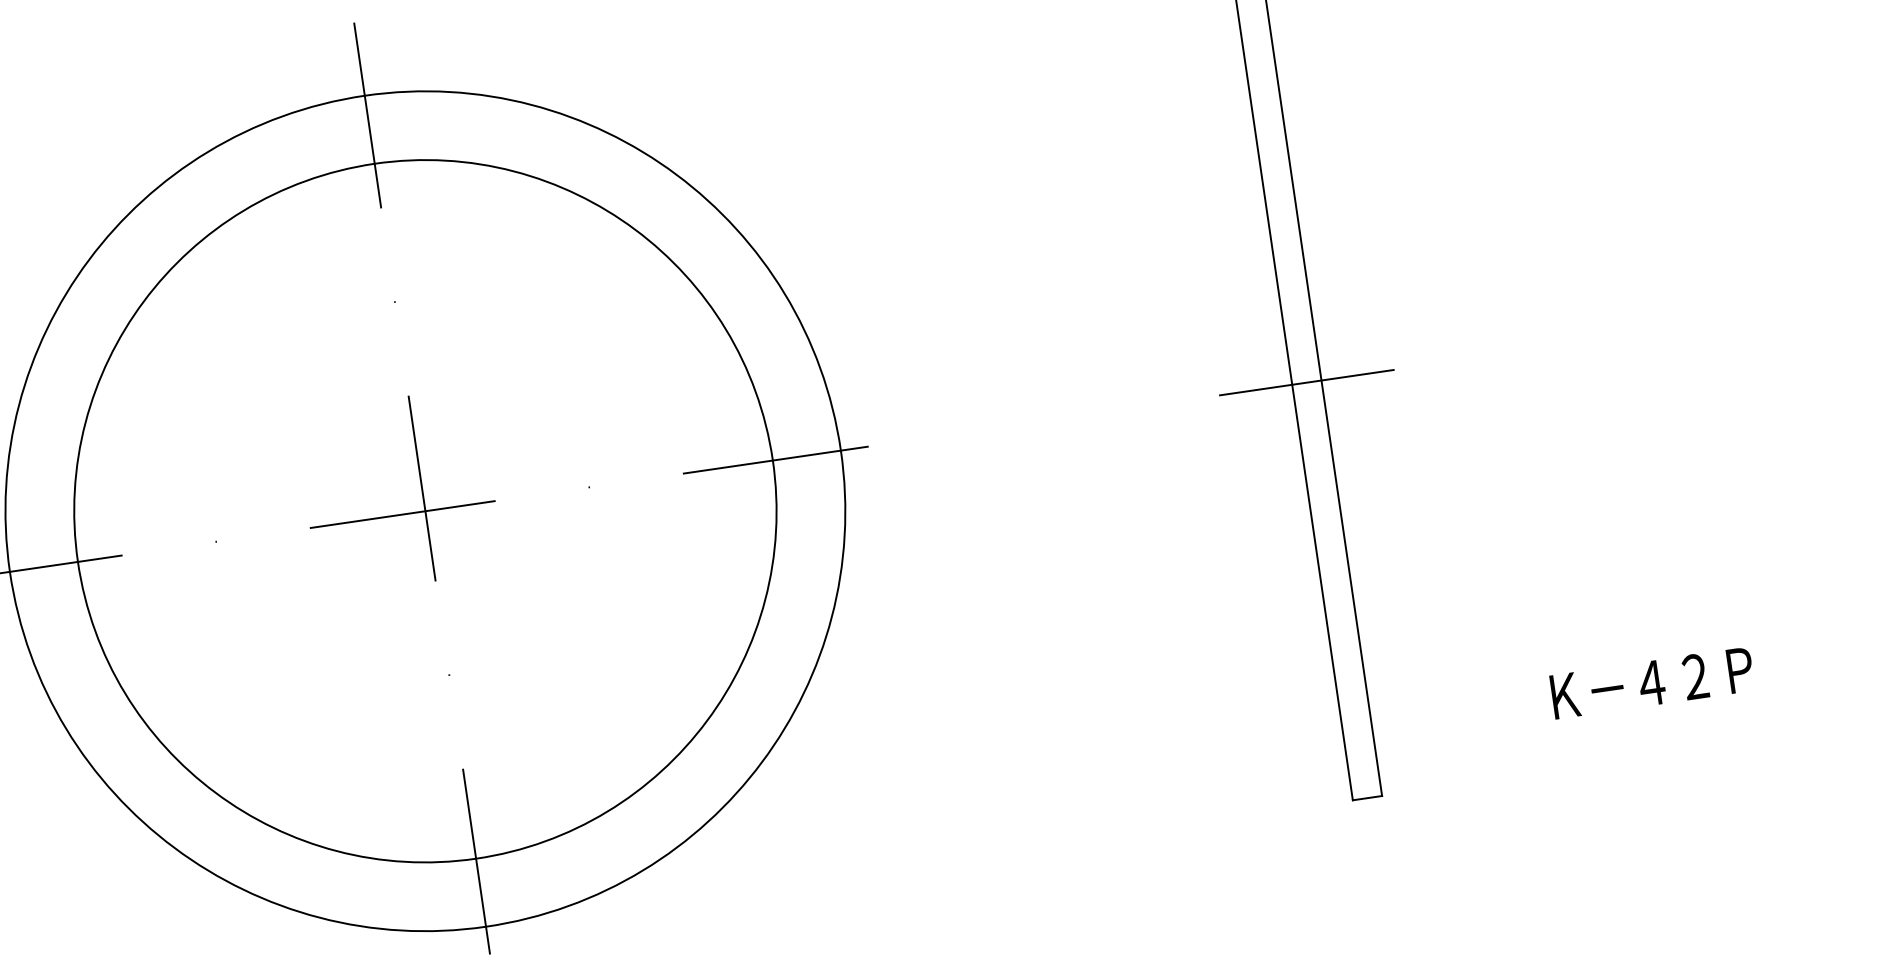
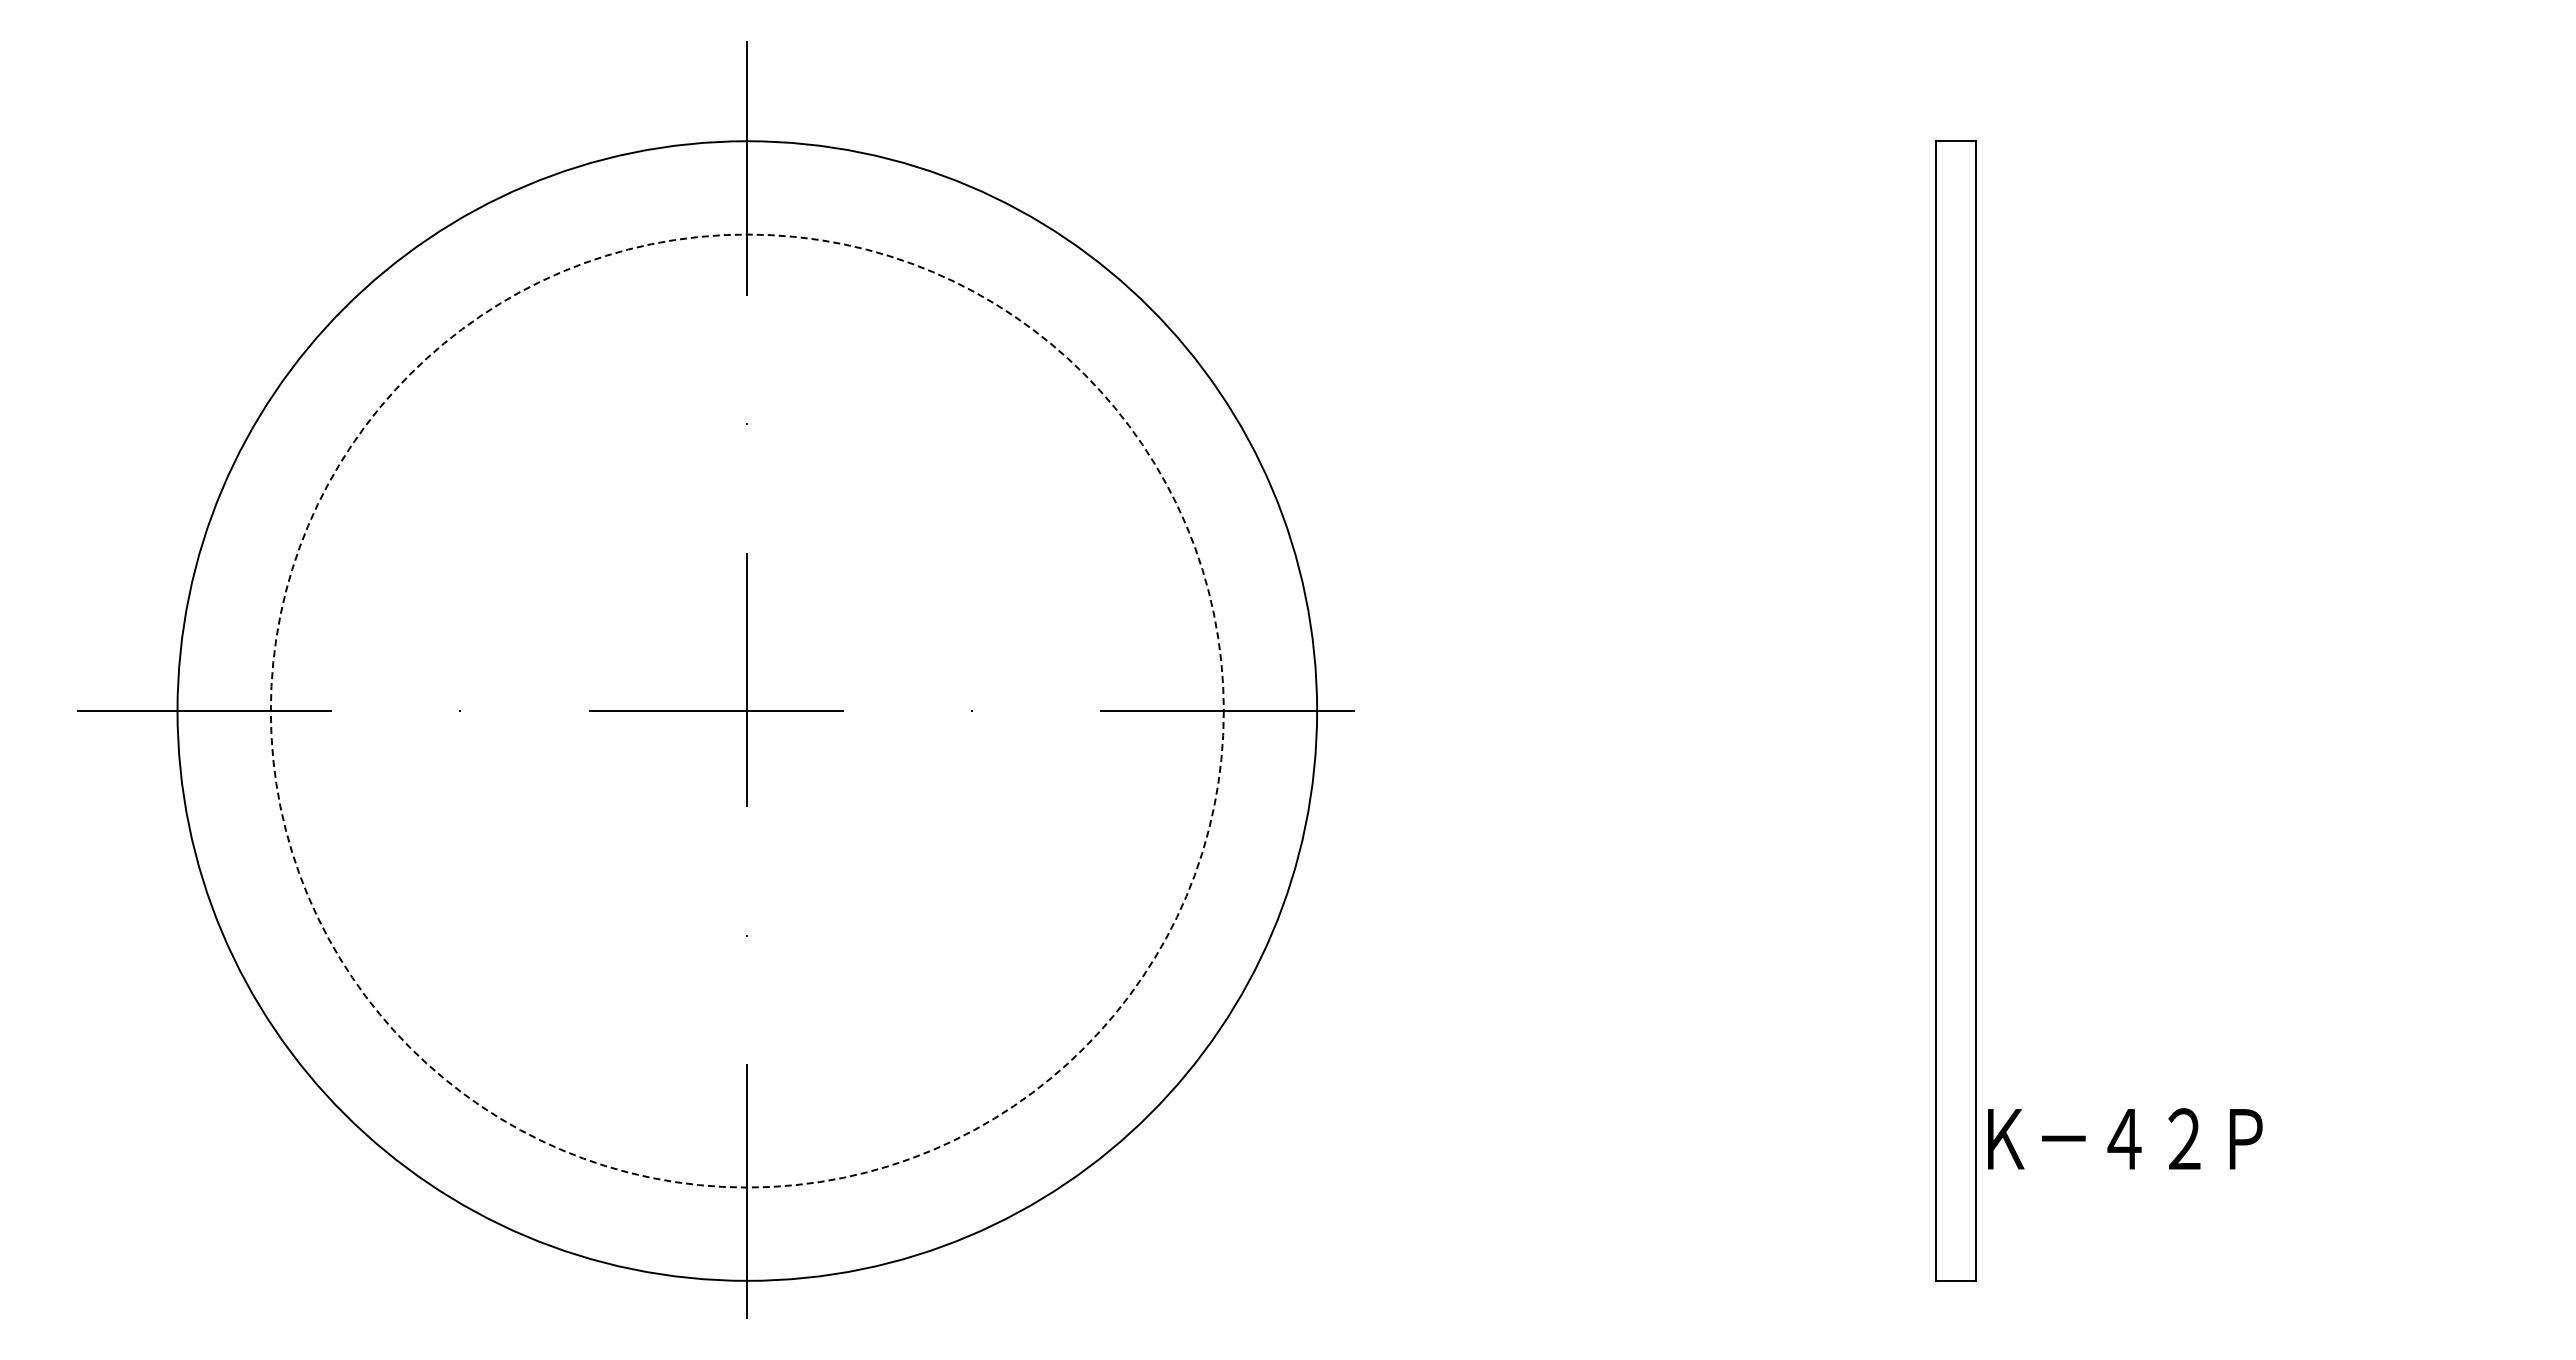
line: (1306, 383) -> (1955, 711), removed
circle: (424, 510) -> (746, 710), solid -> dashed
text: (1652, 682) -> (2125, 1138), moved

